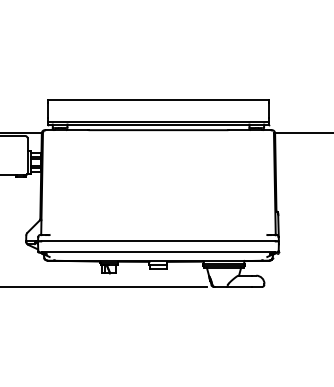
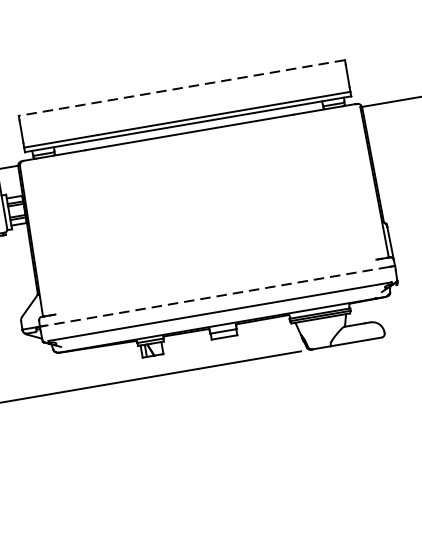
line: (158, 100) -> (182, 88), solid -> dashed
line: (157, 241) -> (216, 296), solid -> dashed

